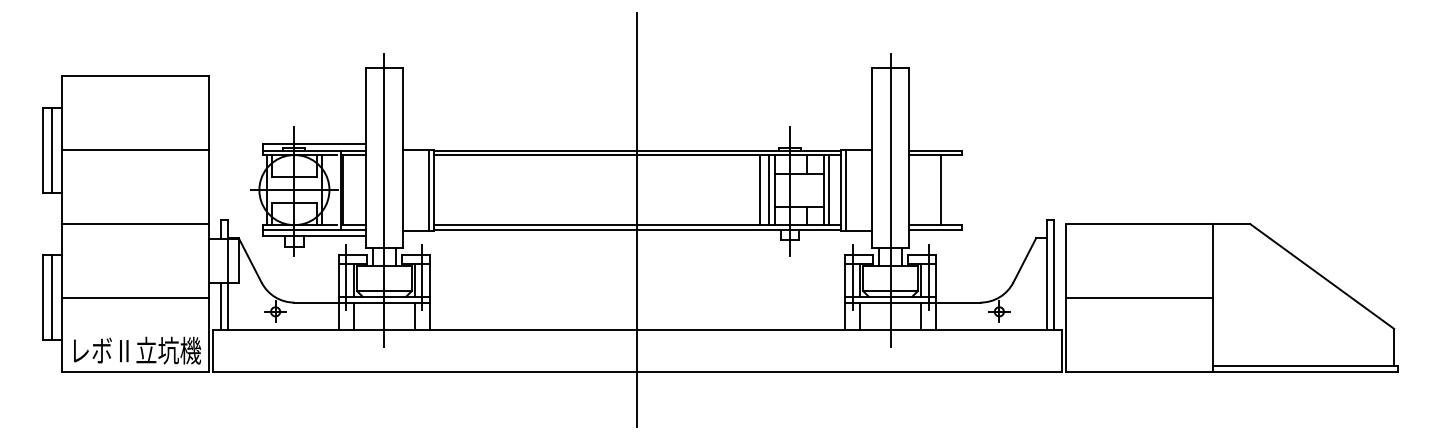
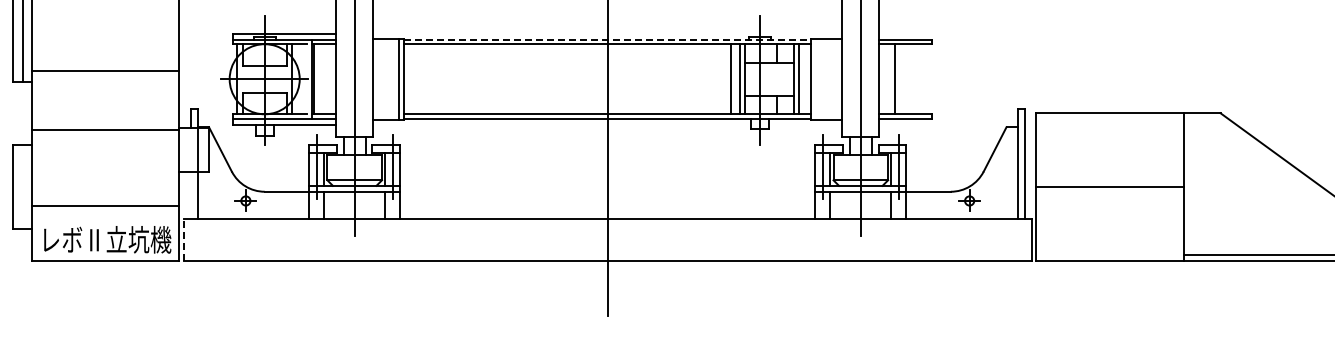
line: (135, 150) -> (105, 71), moved
line: (638, 150) -> (608, 39), solid -> dashed
line: (846, 189) -> (816, 78), removed
line: (941, 190) -> (895, 79), moved
line: (135, 224) -> (105, 130), moved
line: (52, 297) -> (22, 186), removed
line: (135, 297) -> (105, 205), moved
line: (220, 306) -> (190, 195), removed
line: (213, 350) -> (183, 239), solid -> dashed

